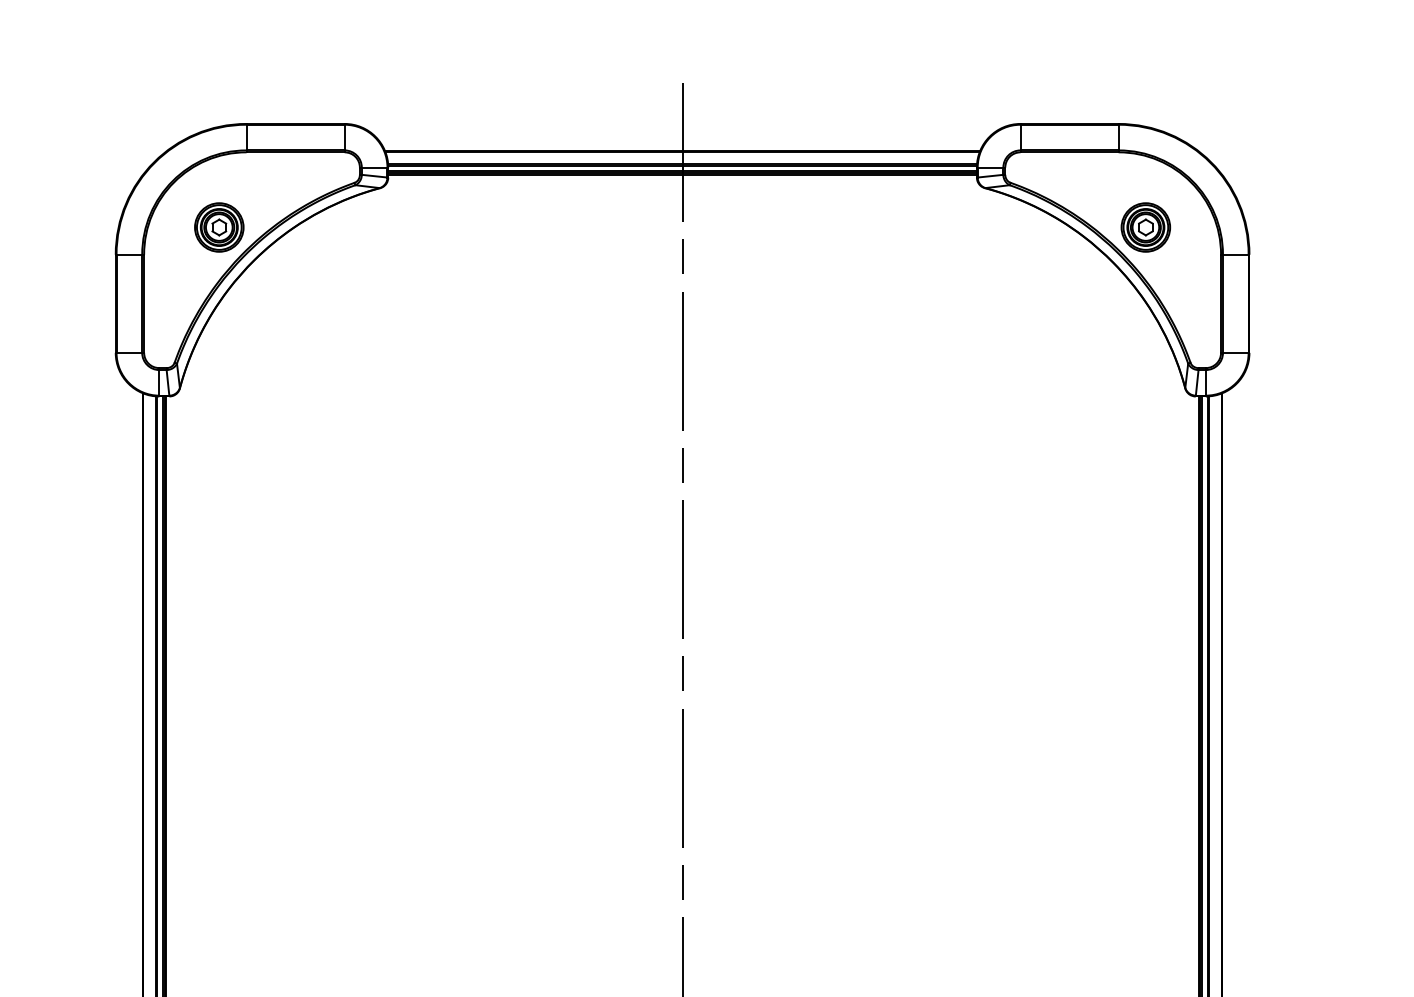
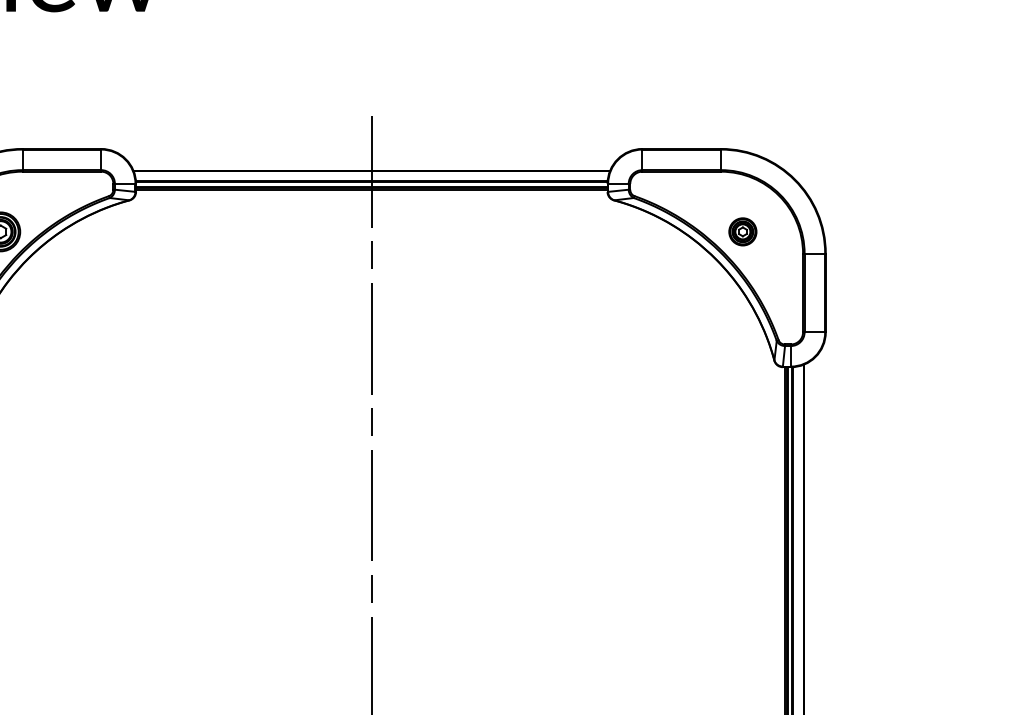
part: (1145, 227) -> (742, 231), size x0.7

